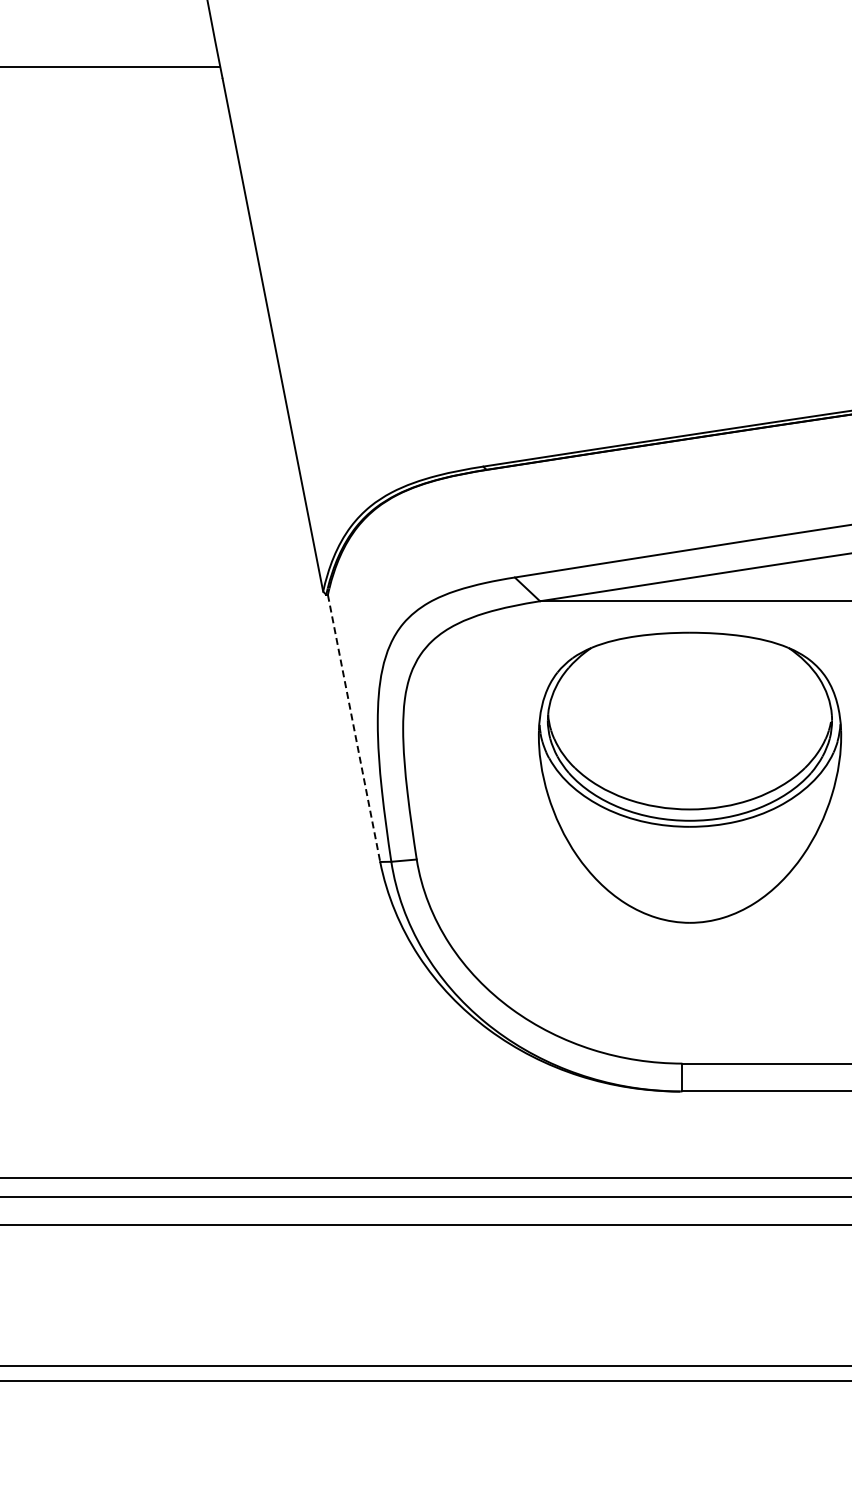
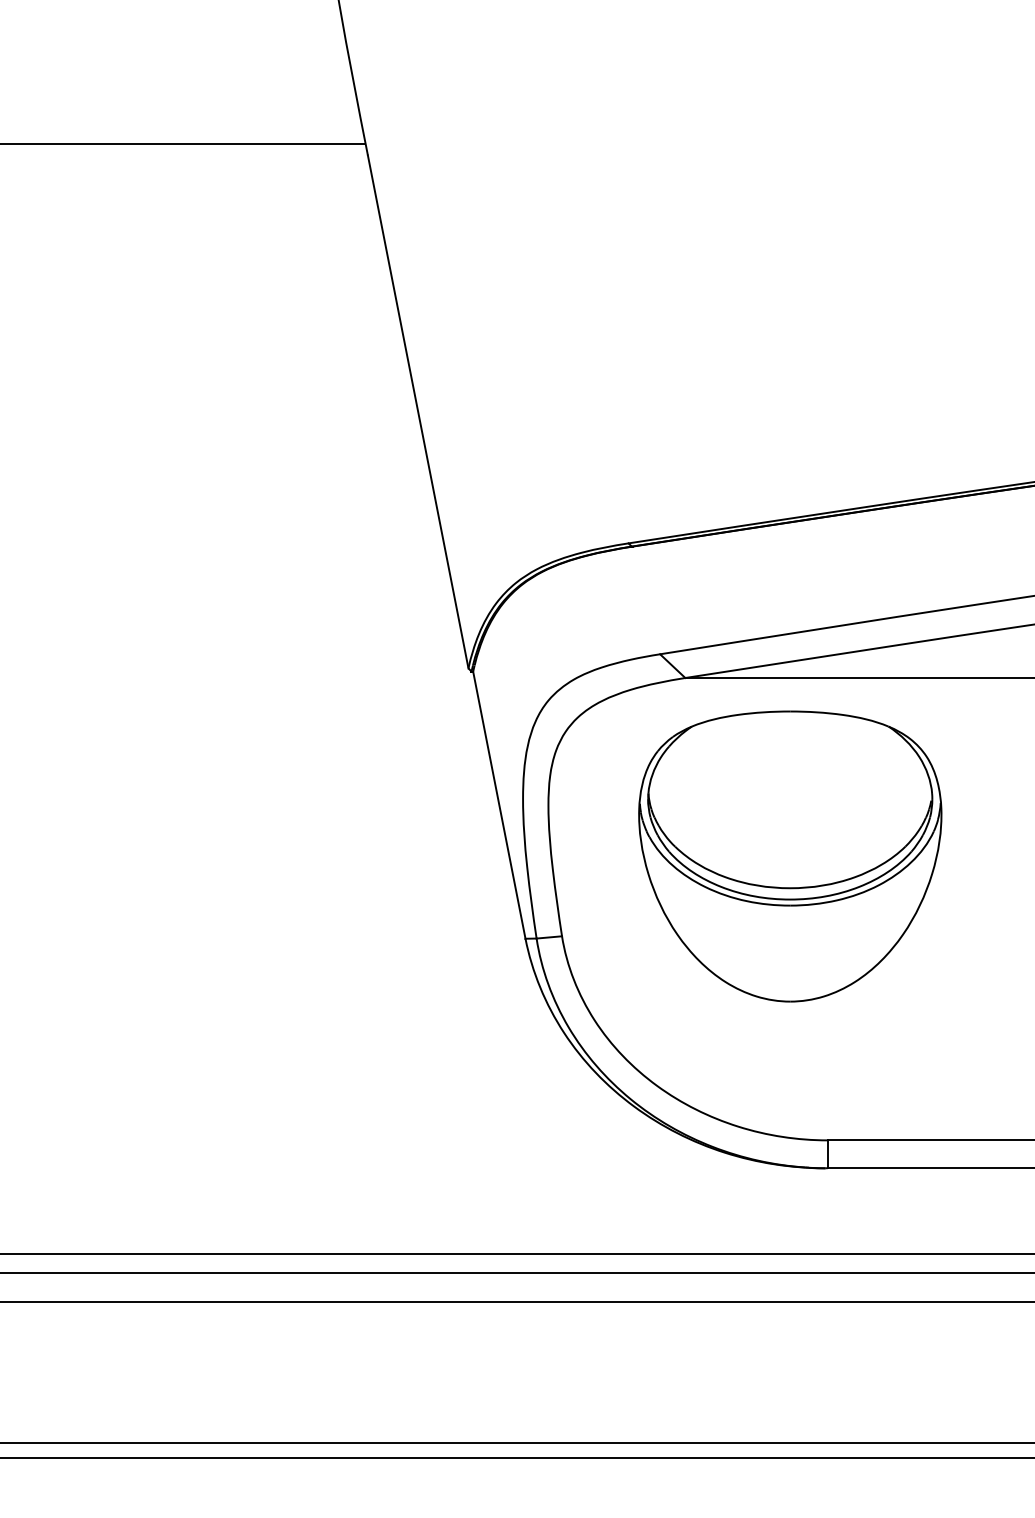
line: (354, 728) -> (499, 805), dashed -> solid
part: (690, 777) -> (790, 856), moved

